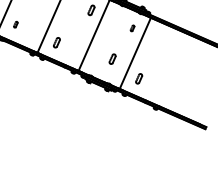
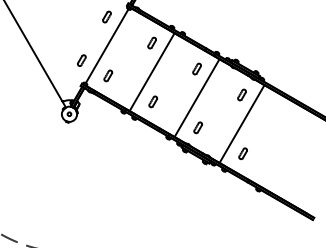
part: (15, 24) -> (108, 75), size x1.67
part: (132, 28) -> (241, 94), size x1.67
part: (112, 58) -> (197, 127), moved

